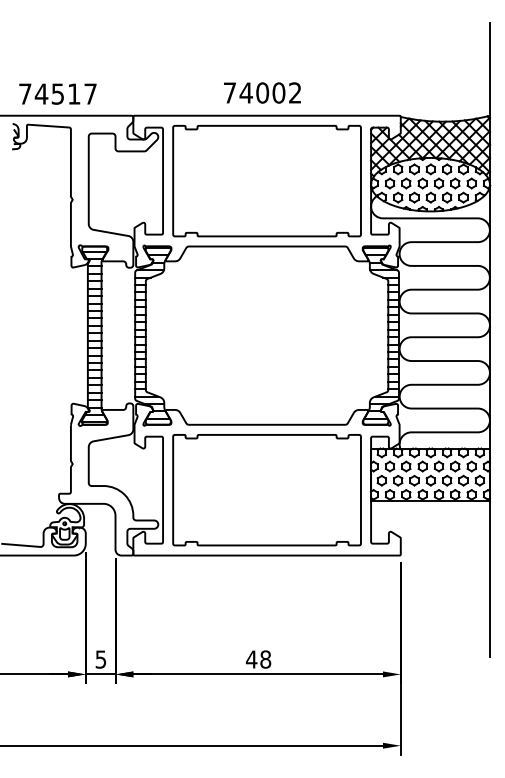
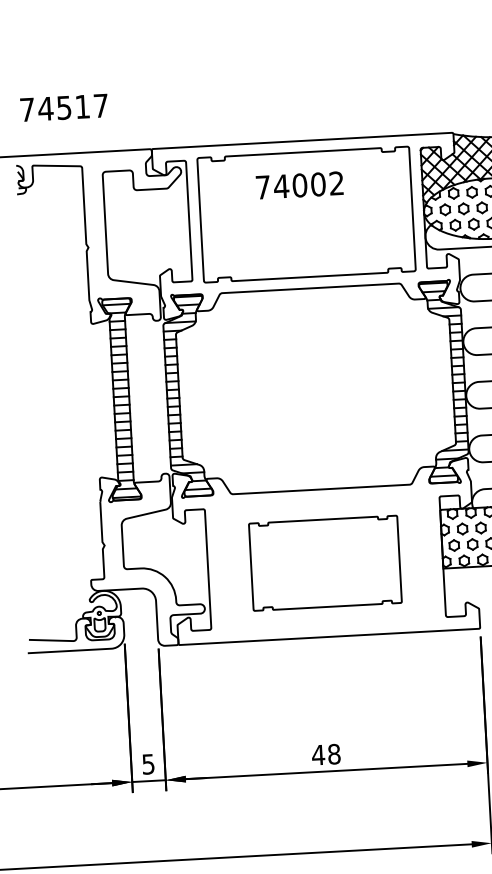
text: (262, 92) -> (299, 184), moved
text: (57, 93) -> (63, 107), moved
part: (266, 490) -> (324, 563), size x0.7

